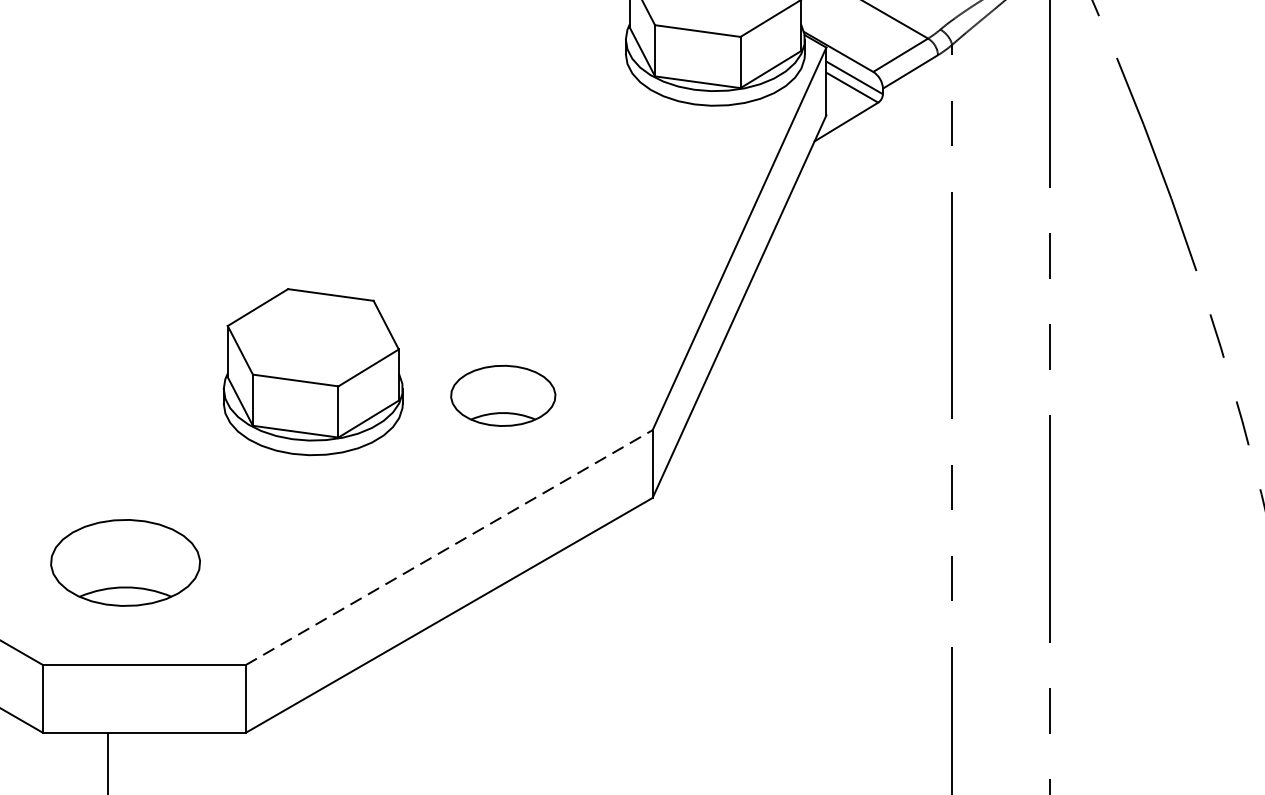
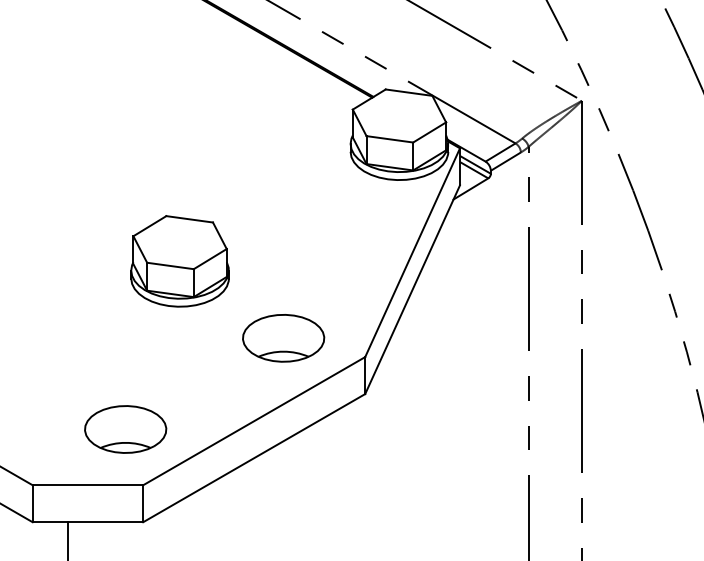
part: (312, 372) -> (179, 261), moved
part: (502, 396) -> (283, 338), size x1.43
line: (449, 546) -> (254, 420), dashed -> solid
part: (125, 562) -> (125, 429), moved

